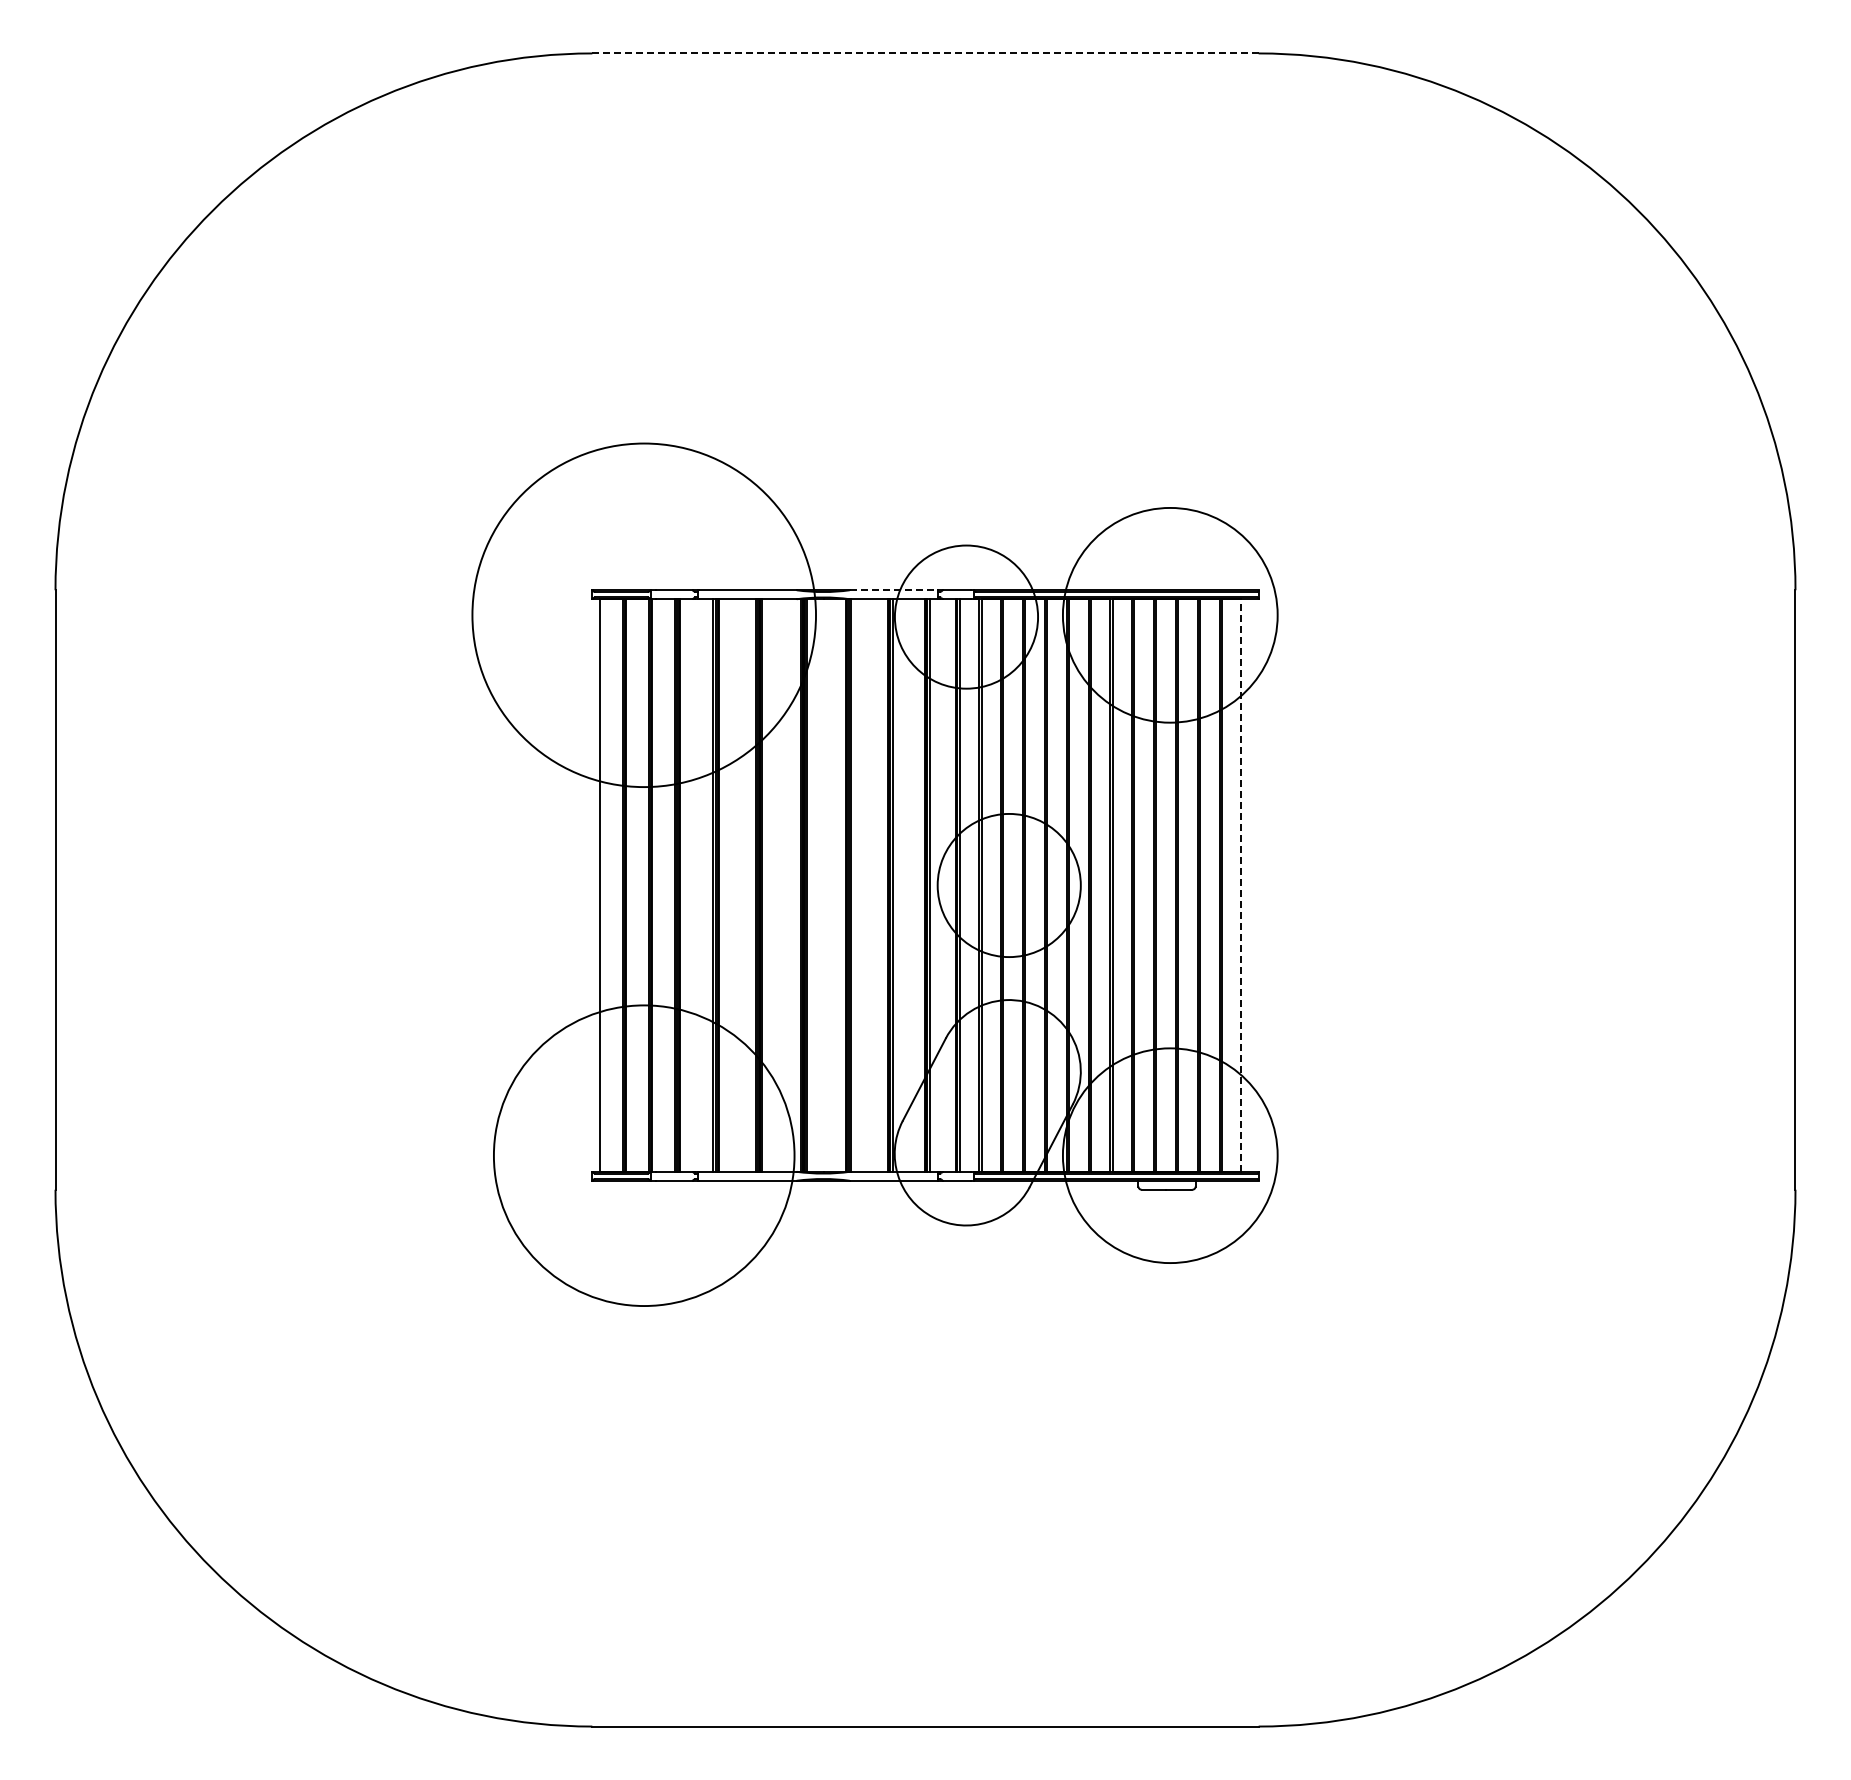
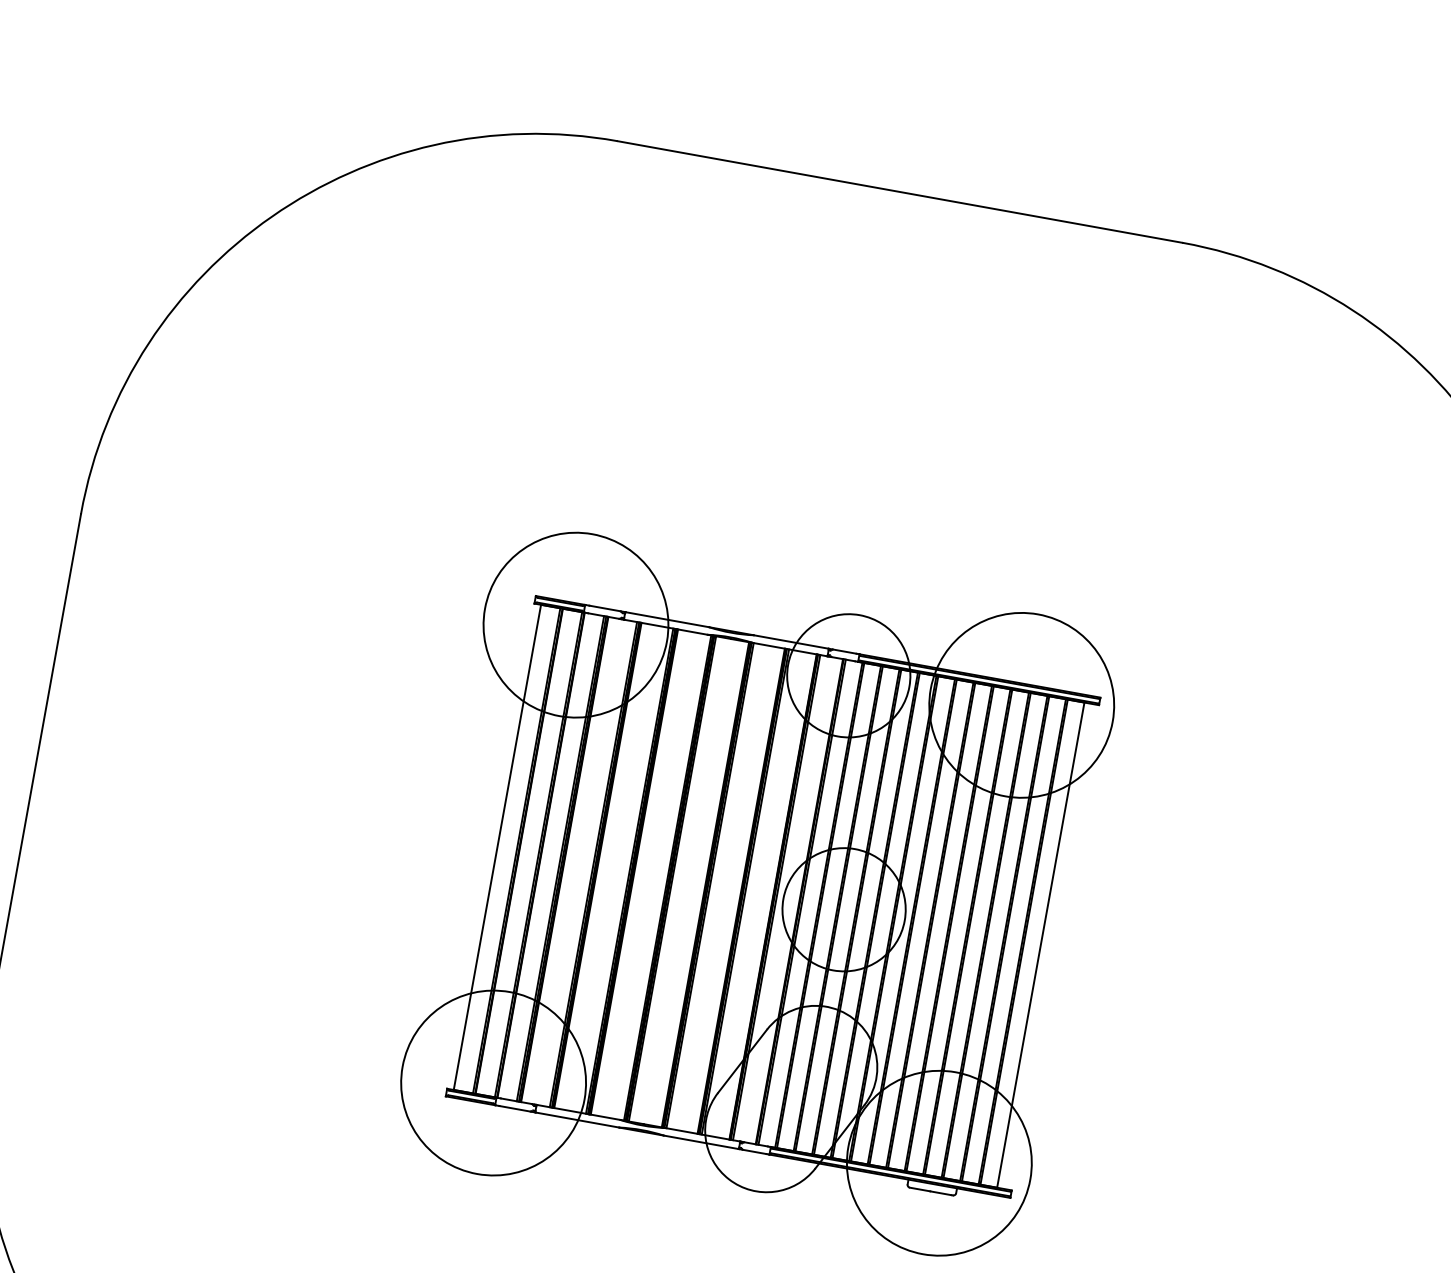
line: (925, 53) -> (899, 192), dashed -> solid
line: (894, 590) -> (791, 642), dashed -> solid
circle: (643, 614) -> (575, 624), size x0.62
line: (1241, 885) -> (1040, 945), dashed -> solid
circle: (643, 1155) -> (493, 1082), size x0.71

